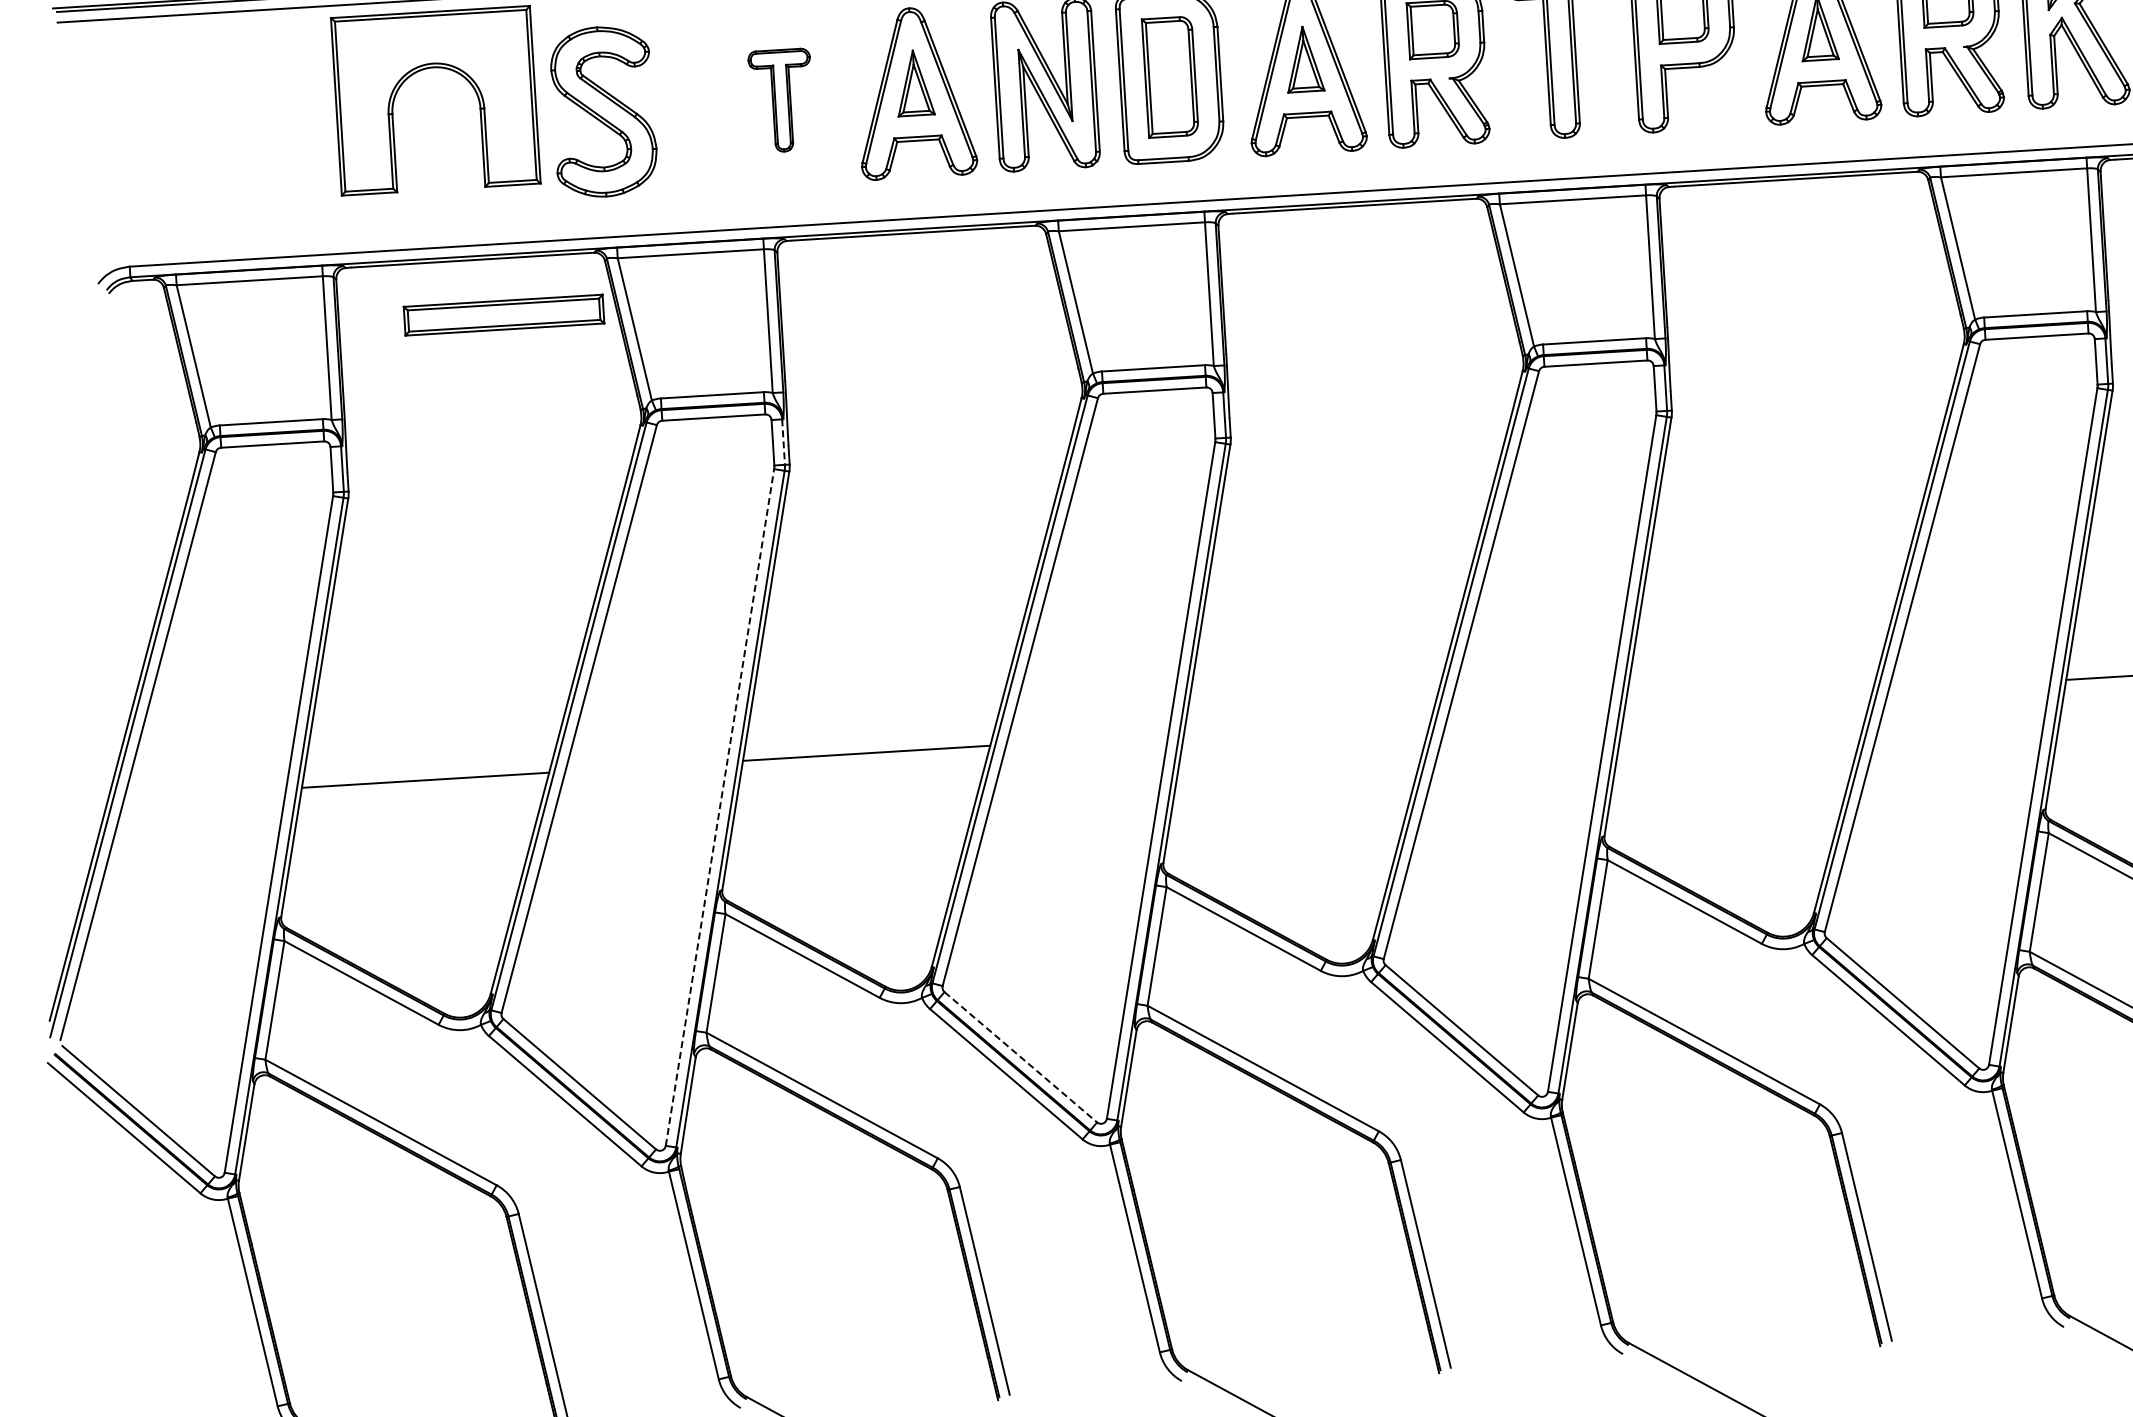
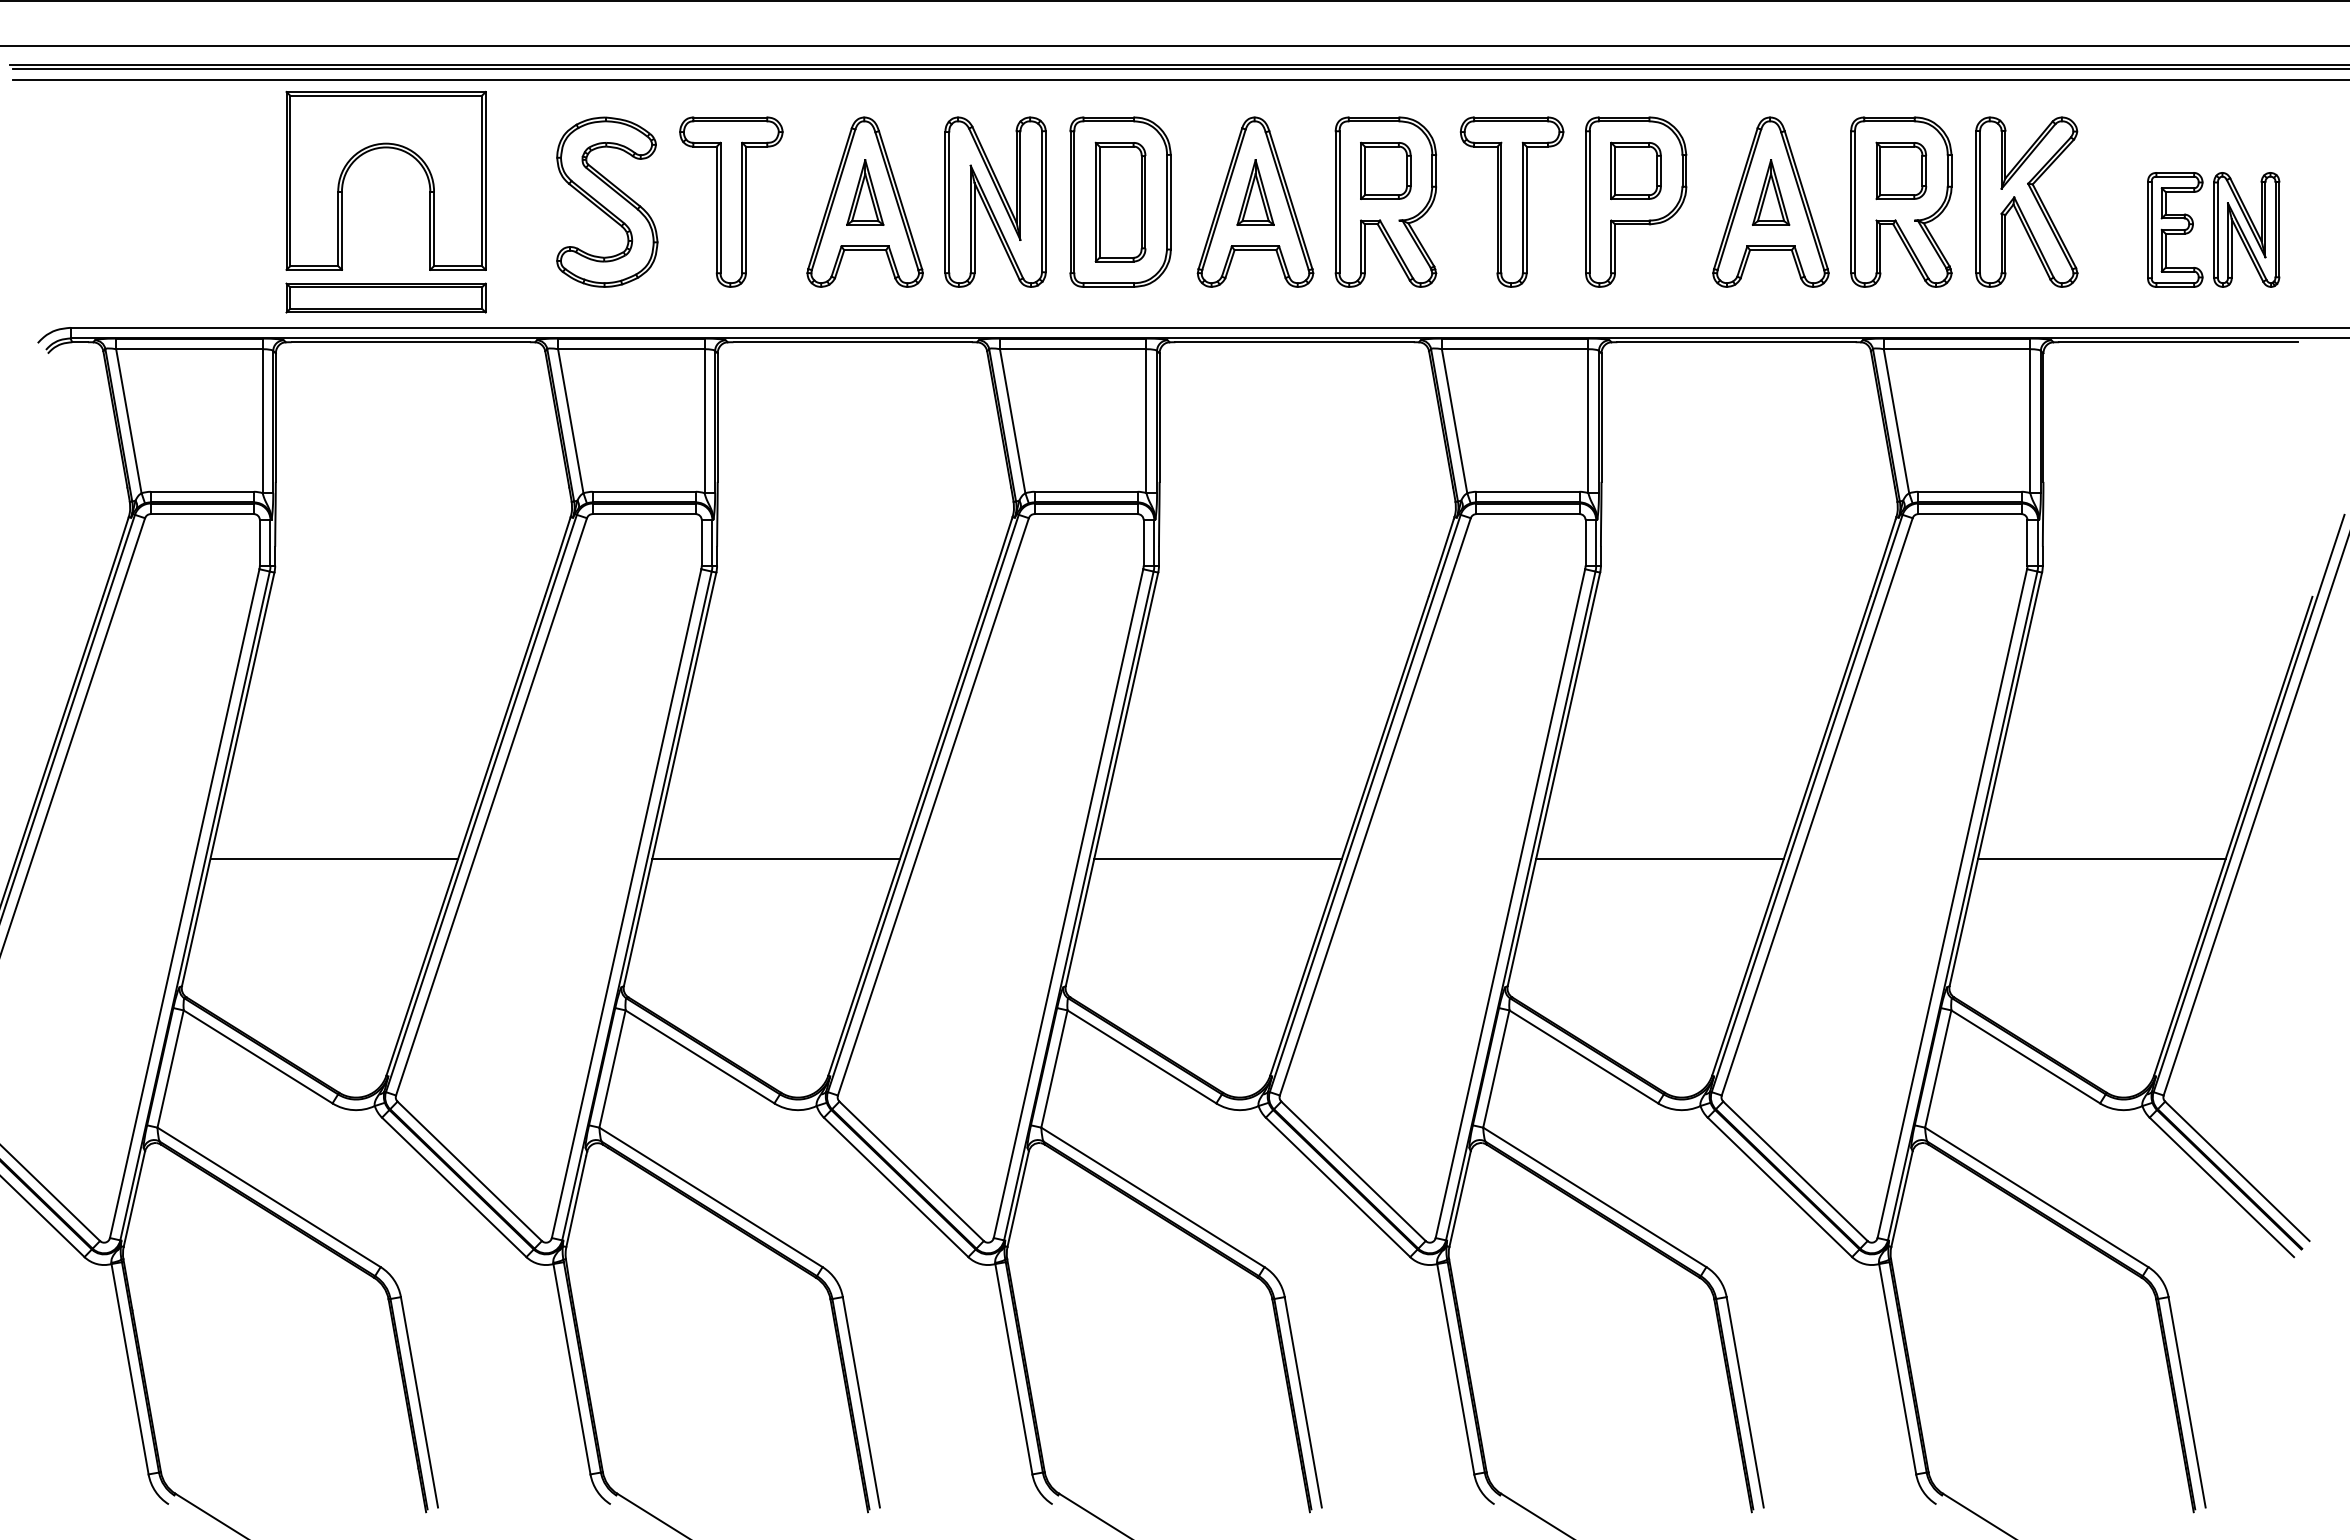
part: (781, 100) -> (731, 201), size x1.67
part: (604, 111) -> (607, 201), moved
part: (503, 314) -> (385, 297), moved
line: (783, 441) -> (712, 542), dashed -> solid
line: (1748, 699) -> (1659, 858), added
line: (1308, 726) -> (1218, 858), added
line: (719, 807) -> (626, 903), dashed -> solid
line: (1021, 1057) -> (912, 1171), dashed -> solid

